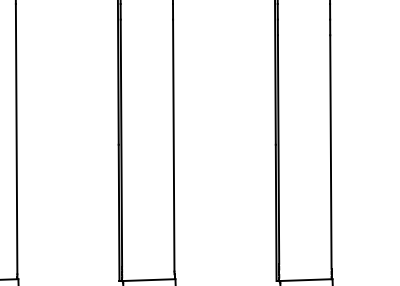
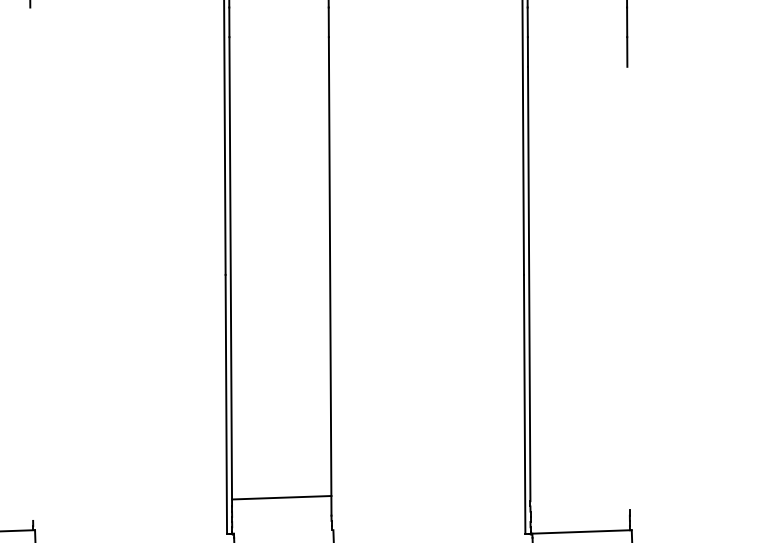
line: (16, 139) -> (31, 264), removed
line: (330, 151) -> (627, 287), removed
line: (149, 280) -> (282, 498), moved

